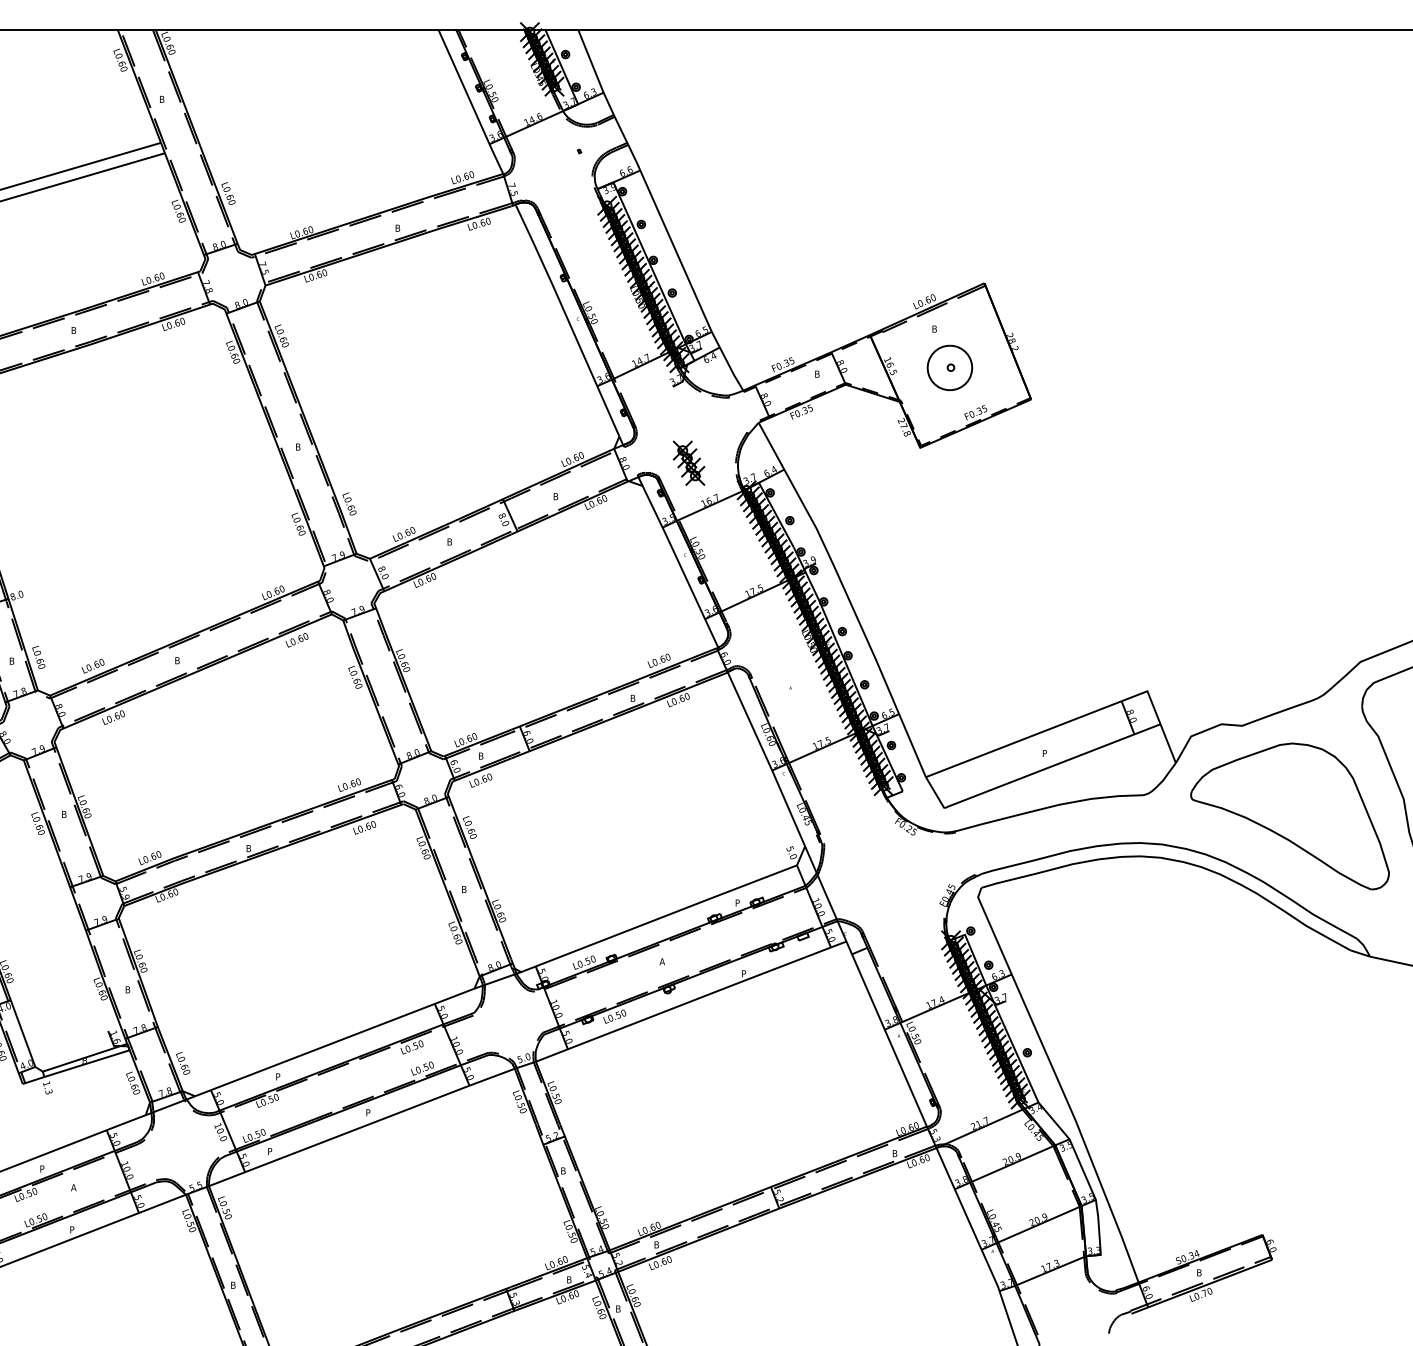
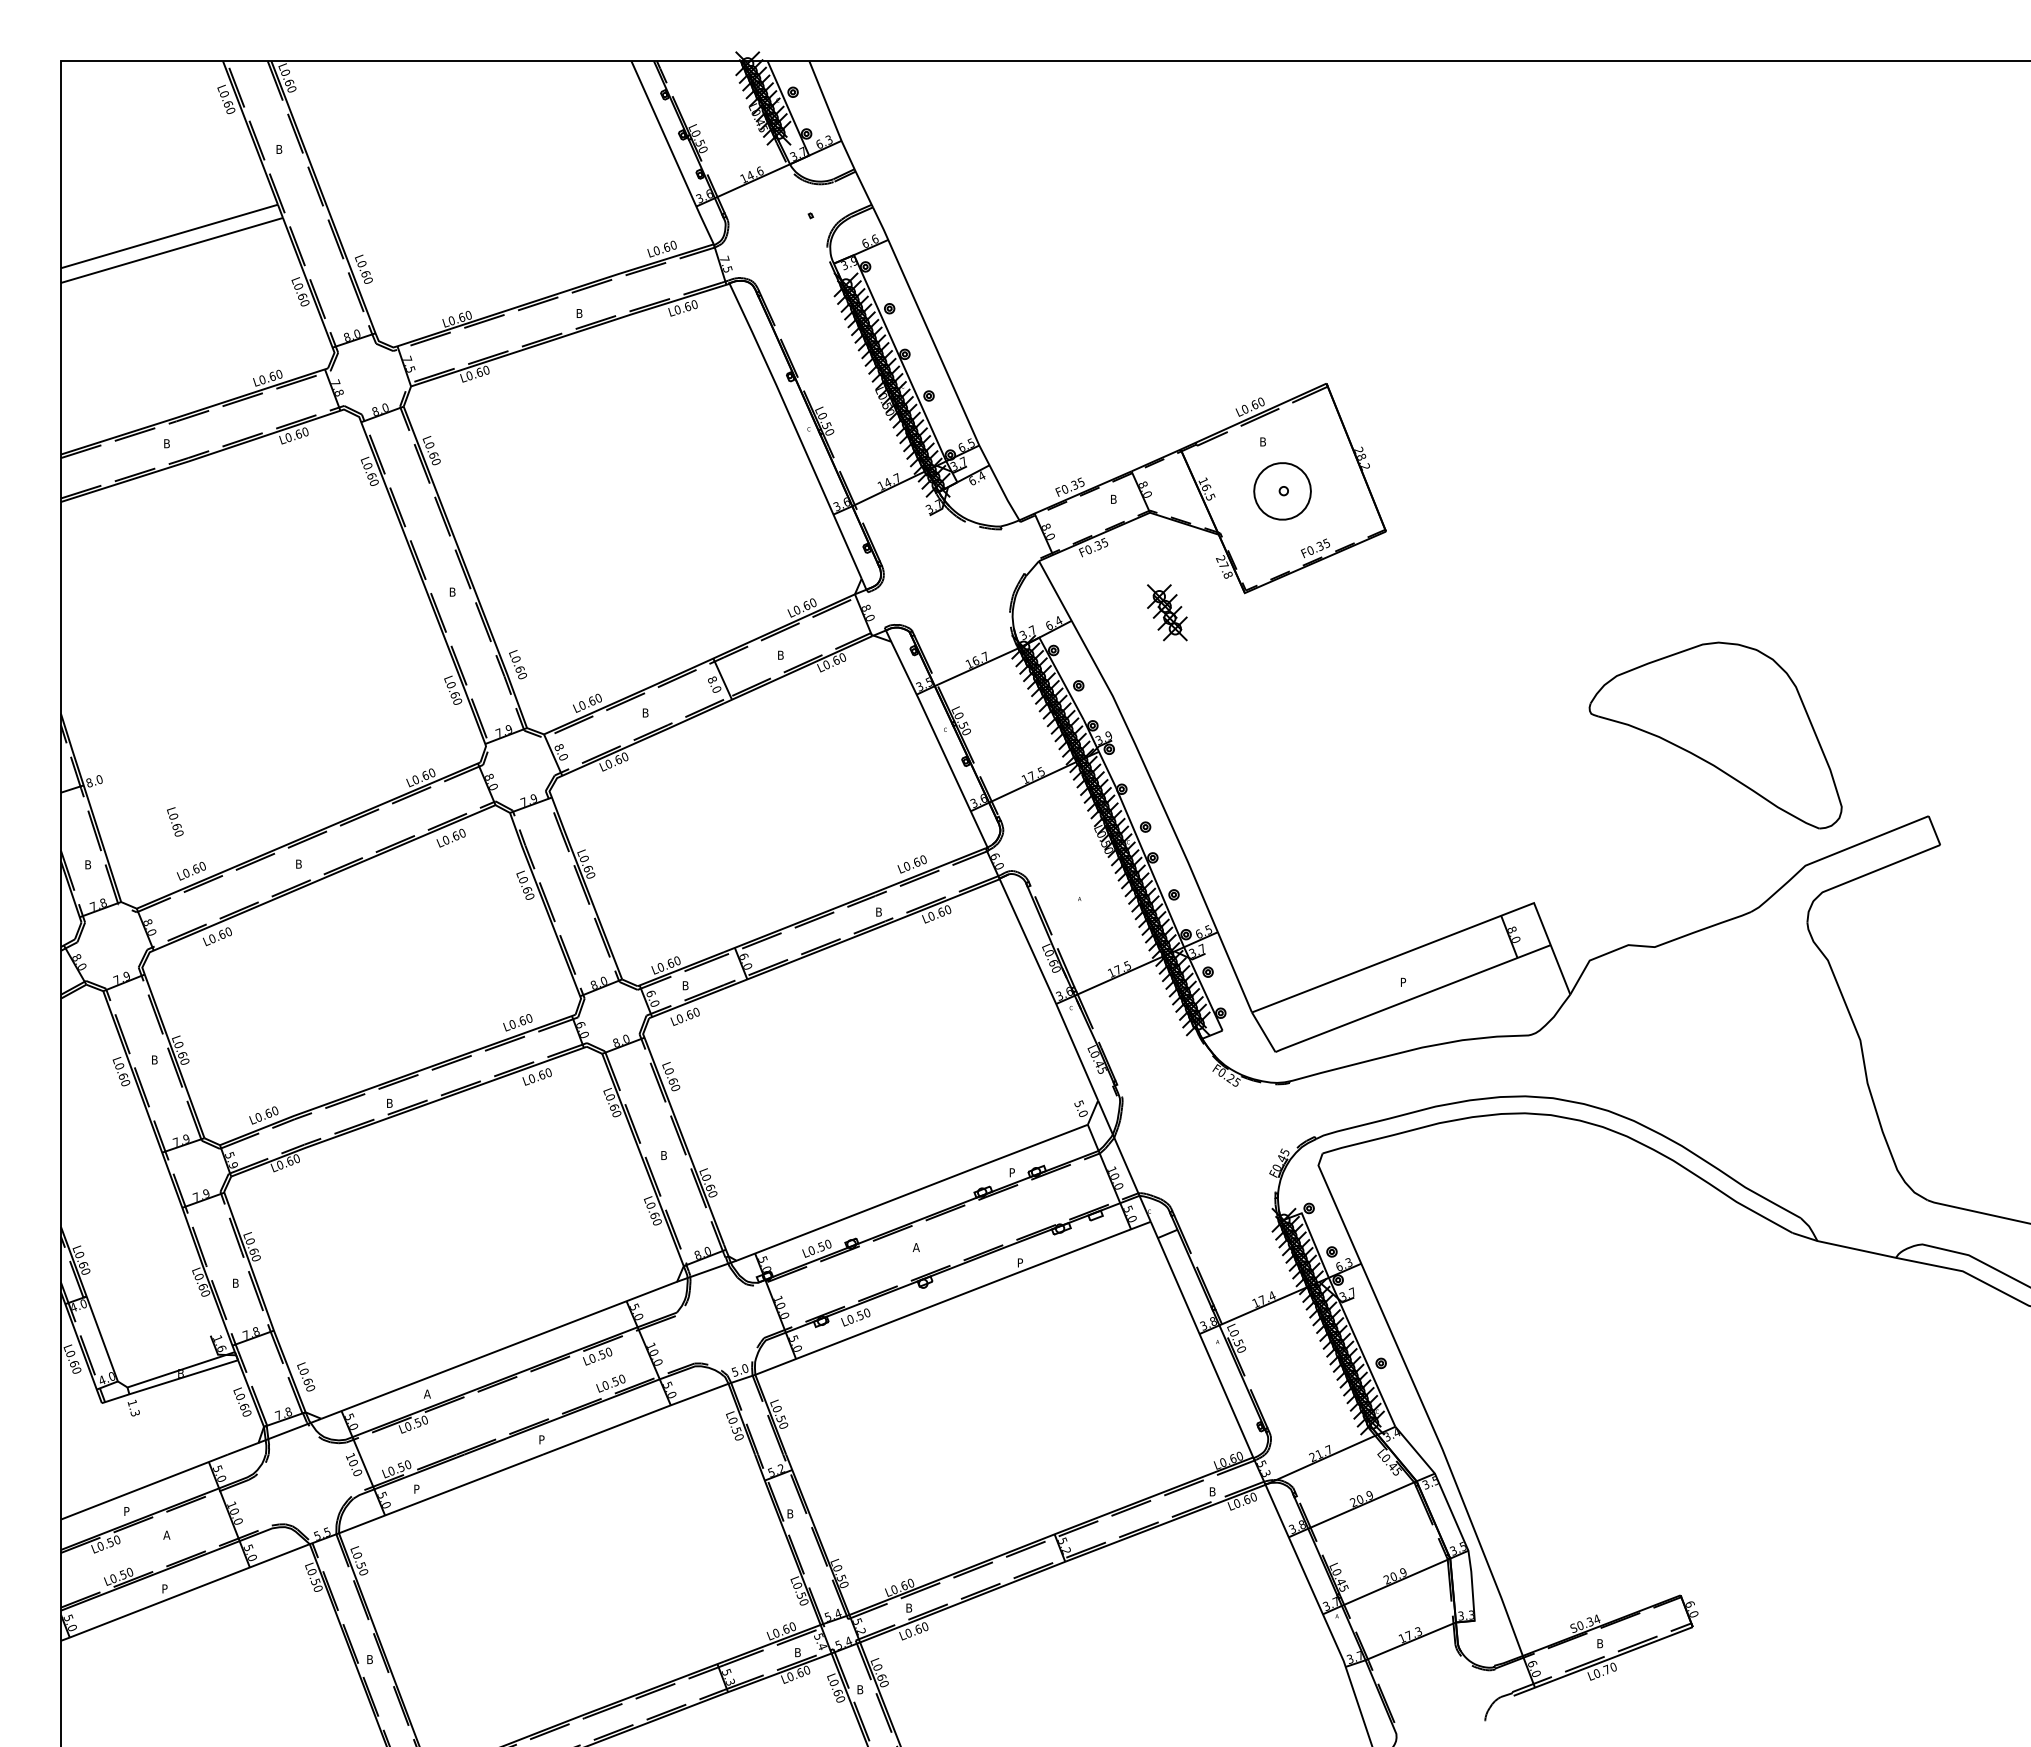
part: (689, 463) -> (1167, 612), moved
text: (38, 657) -> (175, 821), moved
part: (1289, 816) -> (1715, 735), moved
text: (277, 1076) -> (426, 1393), P -> A

